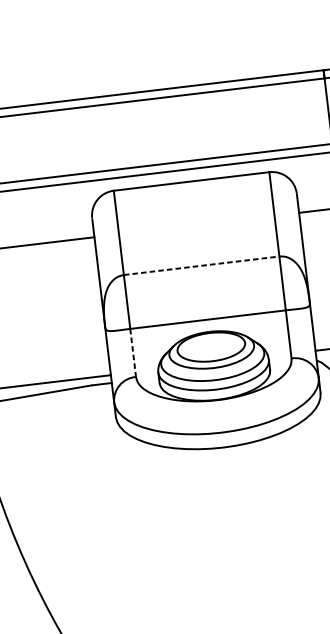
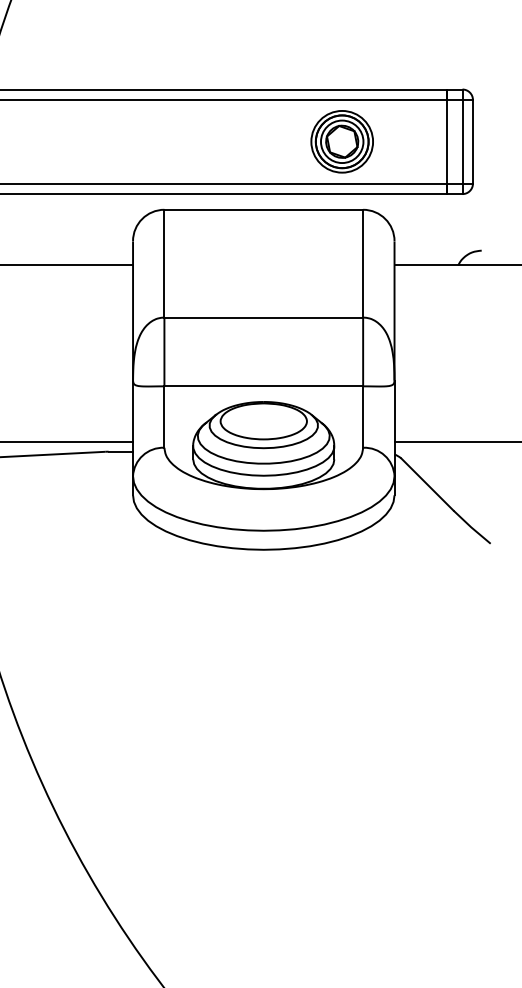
part: (246, 120) -> (341, 141), added
line: (202, 265) -> (264, 317), dashed -> solid
line: (133, 353) -> (164, 417), dashed -> solid

